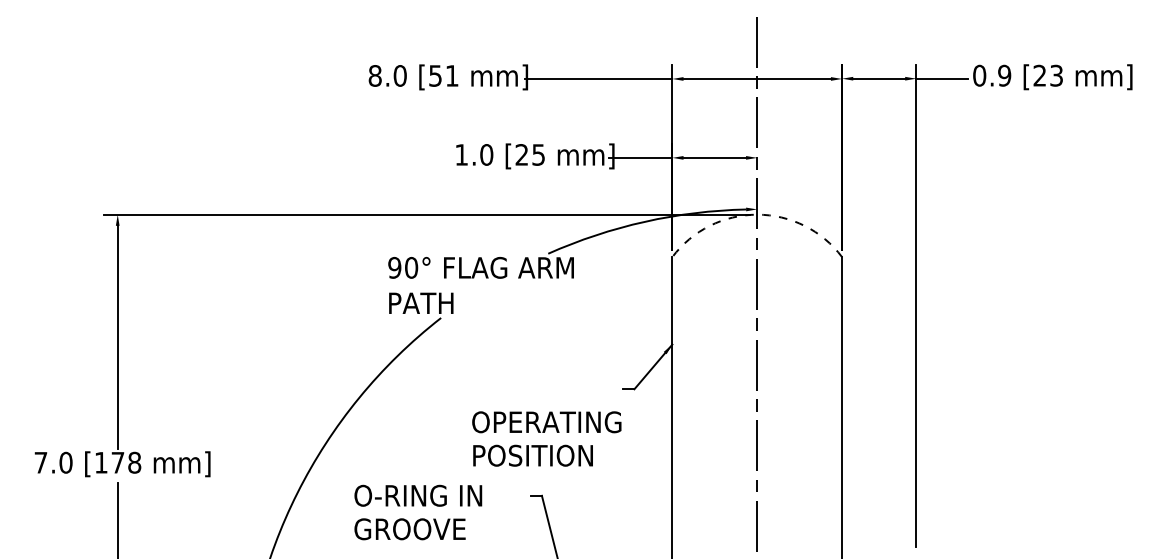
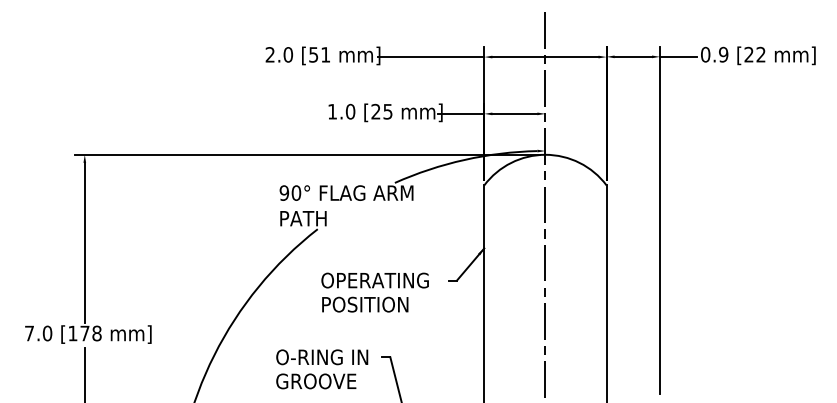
text: (374, 75) -> (269, 54), 8.0 -> 2.0
text: (1056, 75) -> (761, 54), [23 -> [22
arc: (757, 214) -> (545, 154), dashed -> solid
text: (546, 438) -> (374, 292), moved
text: (418, 512) -> (322, 369), moved

